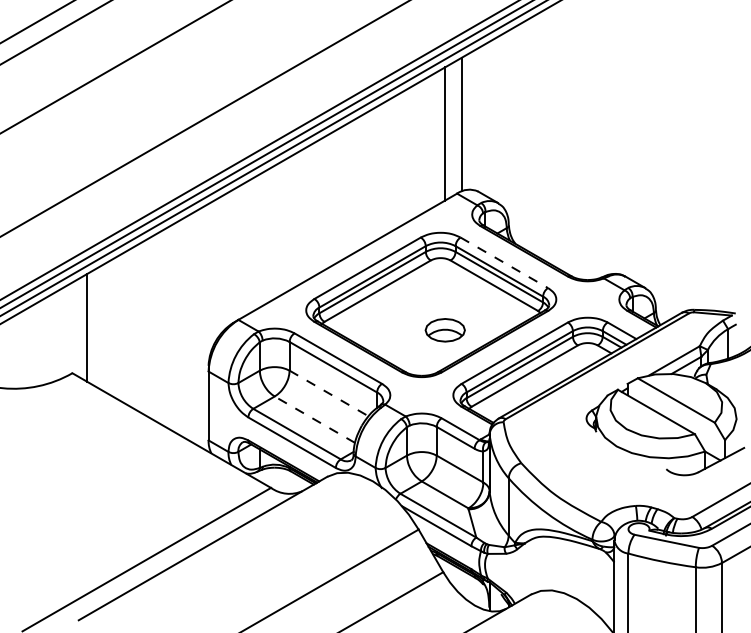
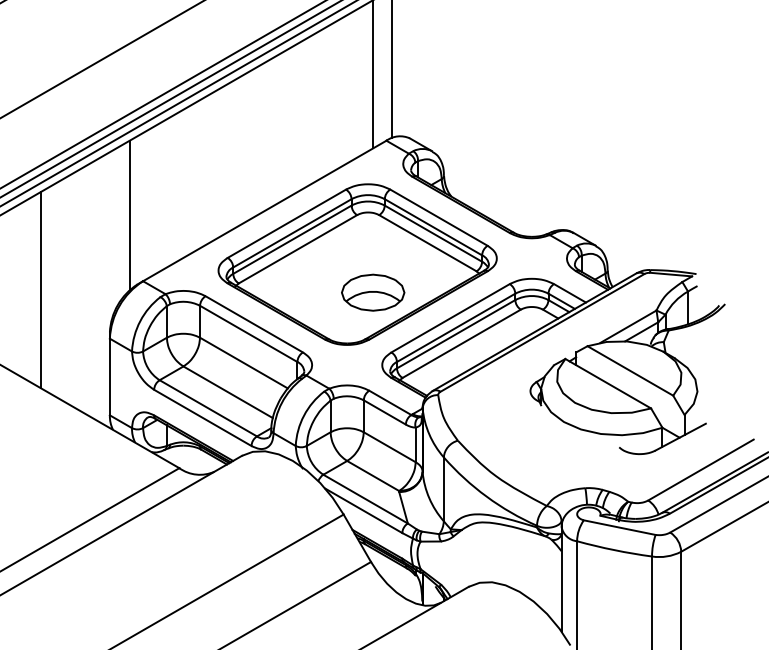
line: (226, 260) -> (129, 215), added
line: (504, 262) -> (439, 217), dashed -> solid
line: (146, 327) -> (40, 289), added
part: (445, 330) -> (373, 293), size x1.43
line: (329, 393) -> (244, 363), dashed -> solid
line: (314, 419) -> (227, 392), dashed -> solid

